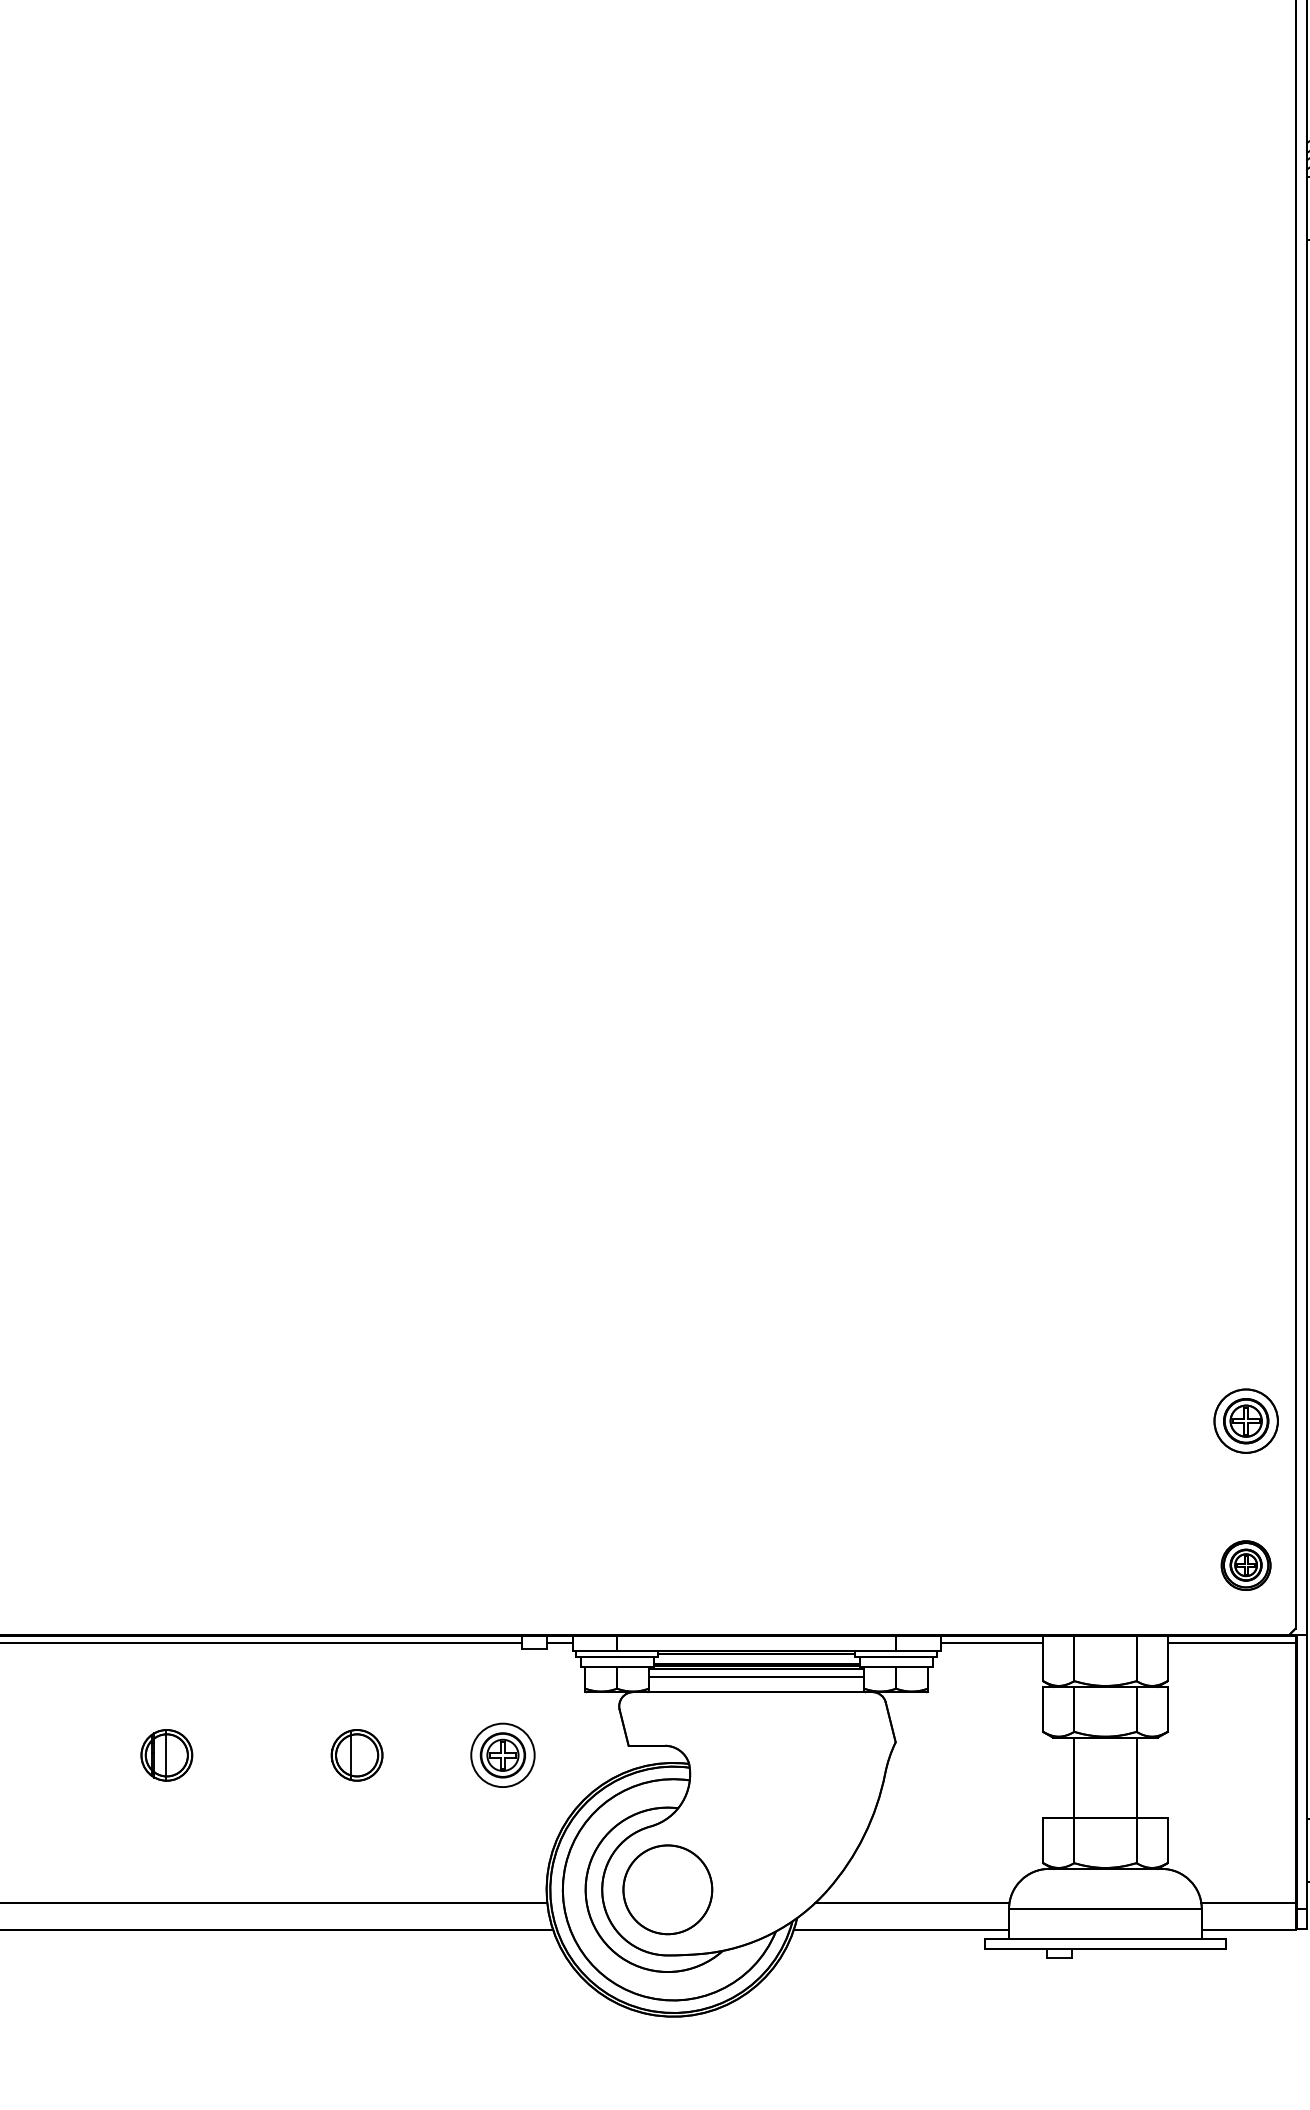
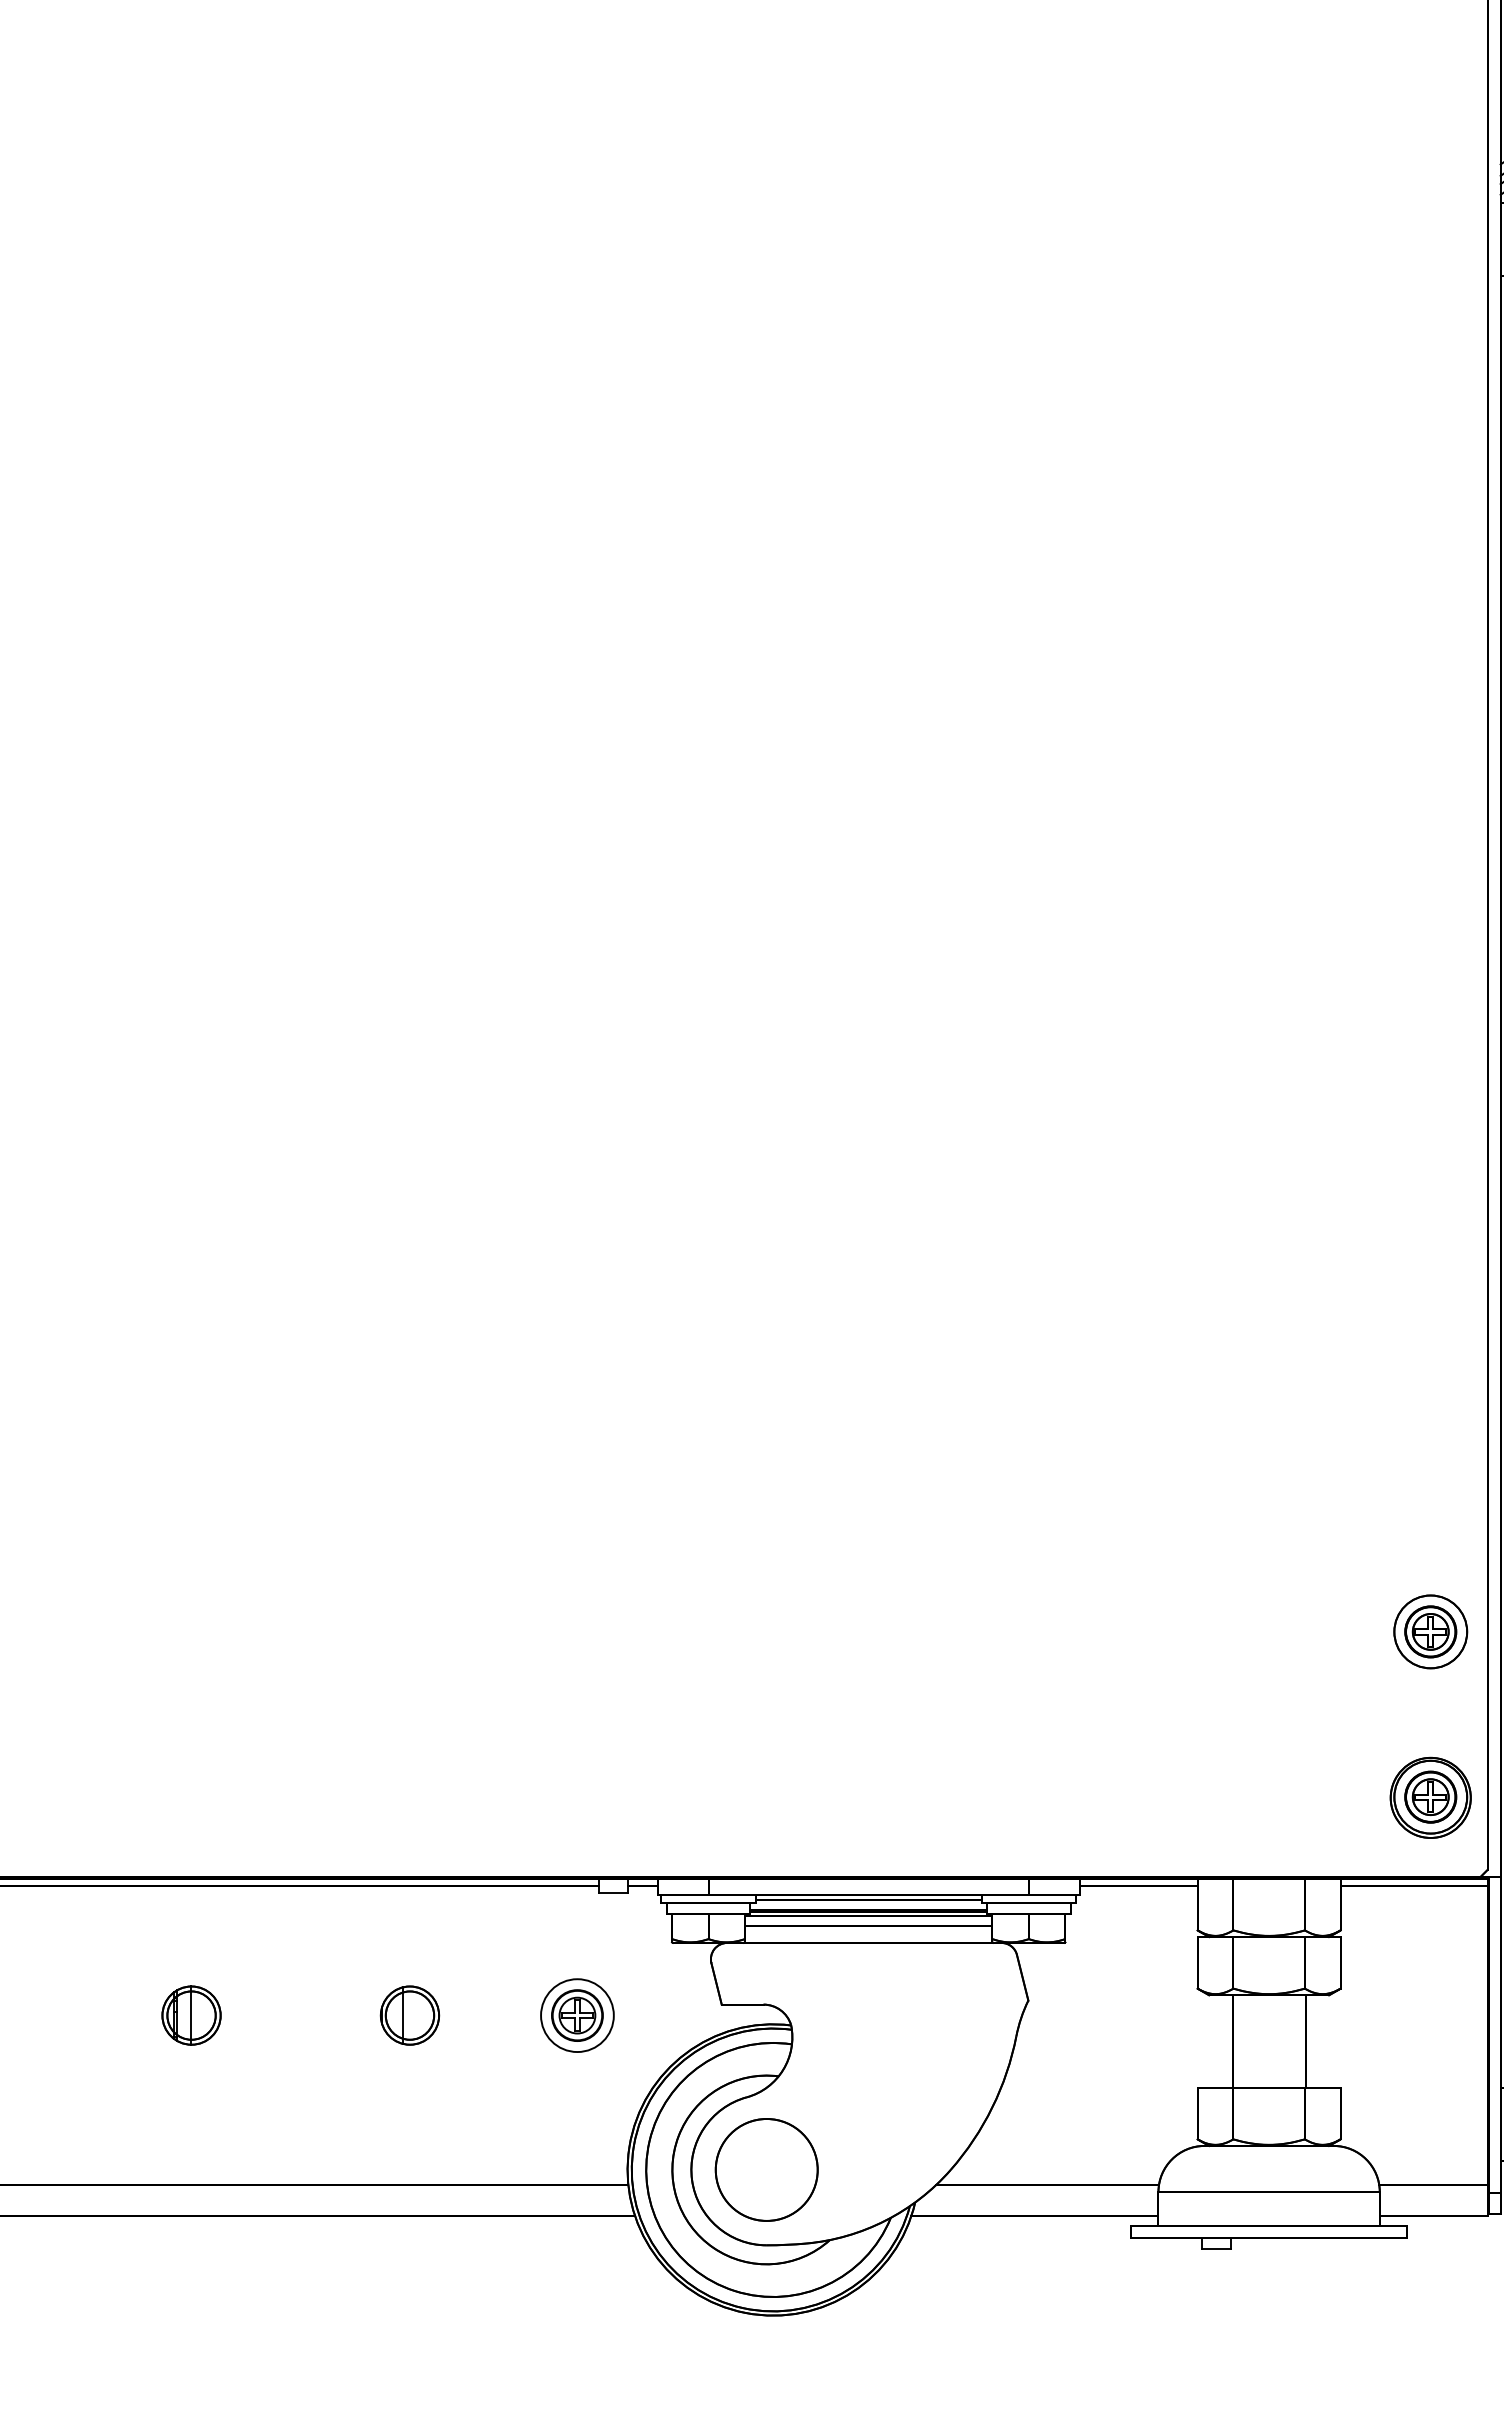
part: (1245, 1565) -> (1430, 1797), size x1.43

